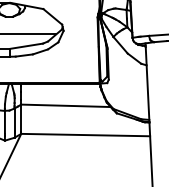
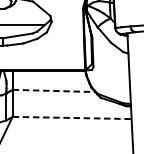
line: (65, 105) -> (53, 90), solid -> dashed
line: (86, 135) -> (72, 118), solid -> dashed

